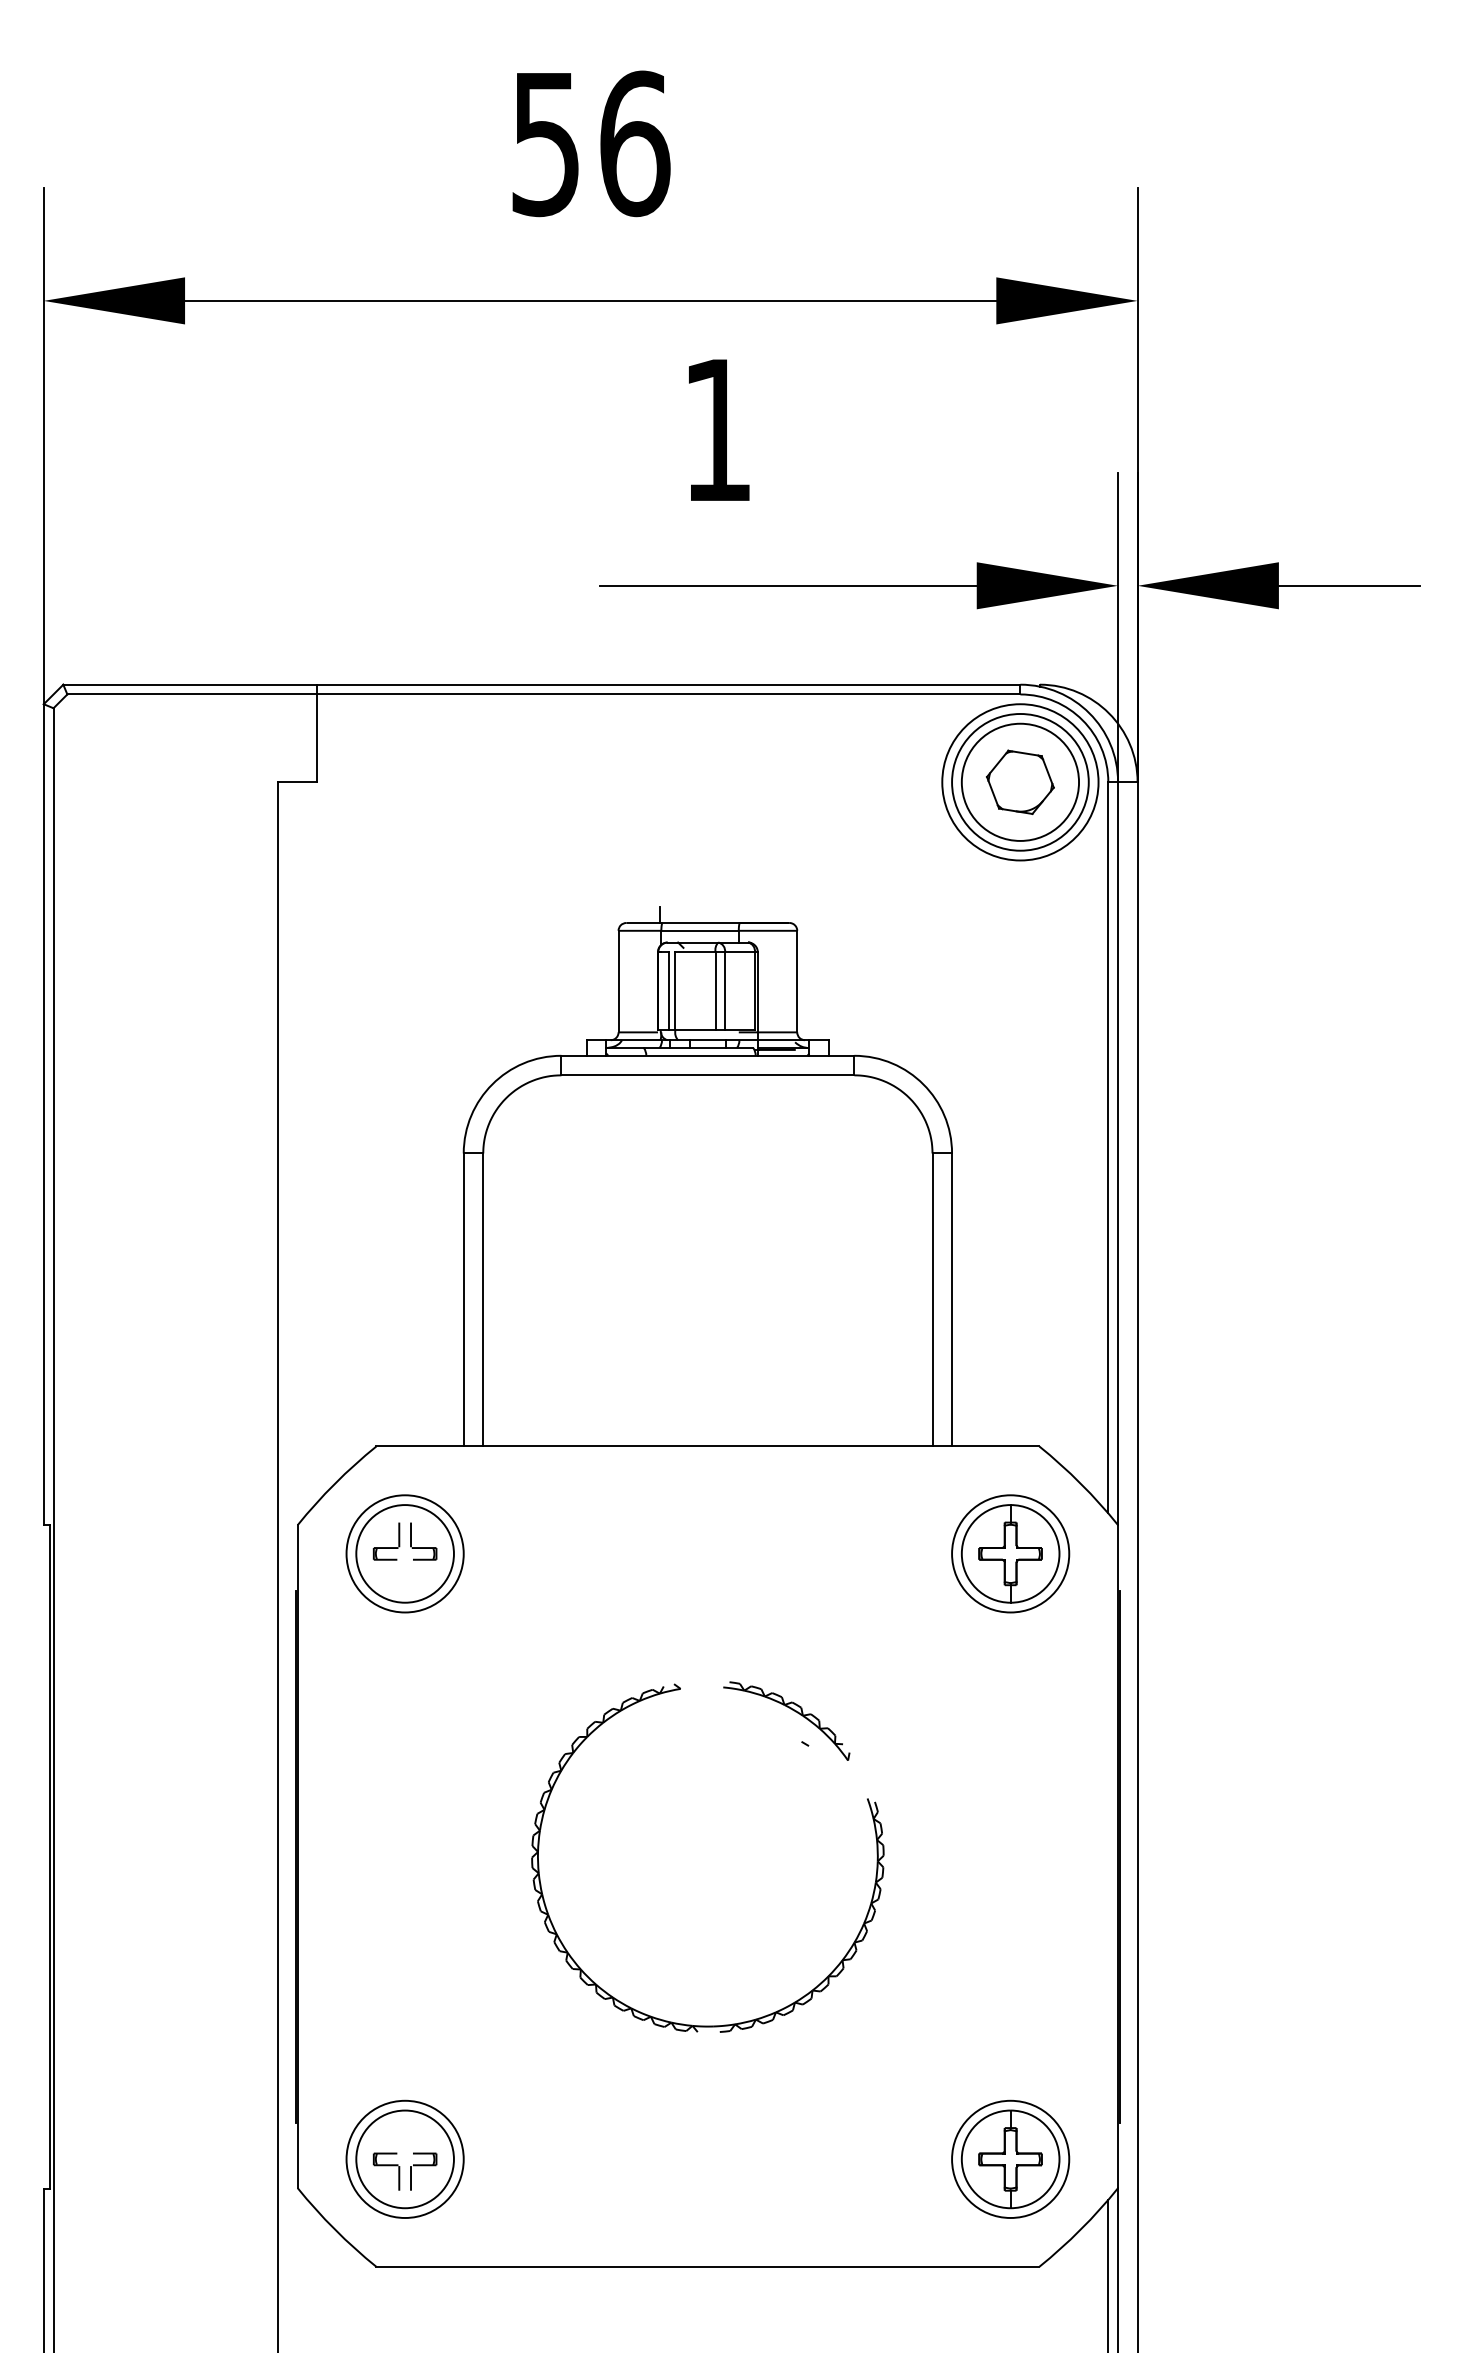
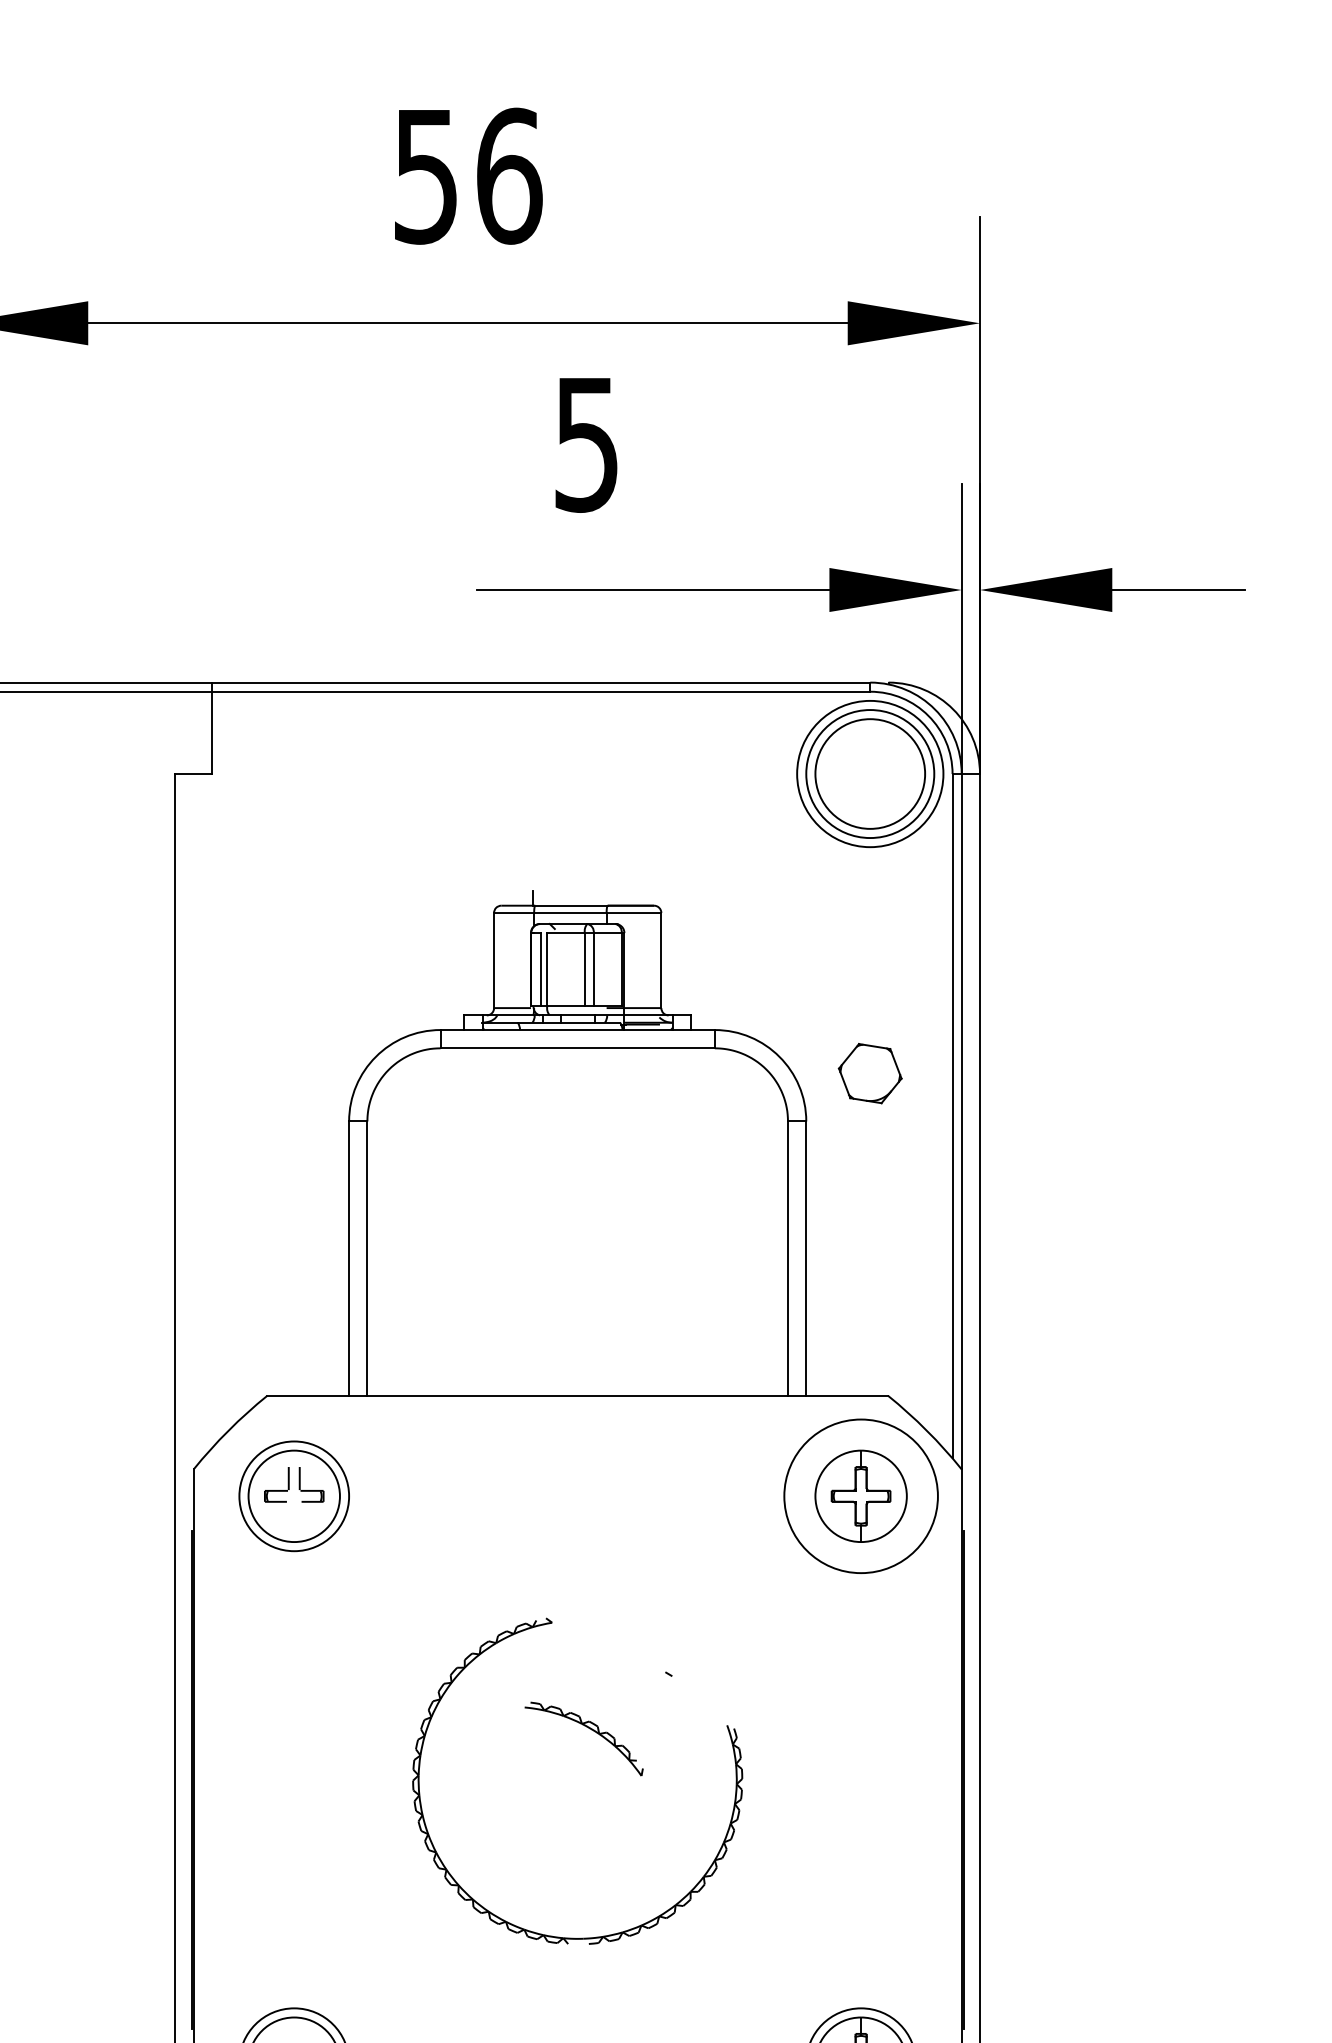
text: (717, 431) -> (586, 445), 1 -> 5
part: (1020, 781) -> (870, 1072), moved
circle: (1010, 1553) -> (861, 1495), size x1.4
part: (792, 1710) -> (589, 1729), moved

